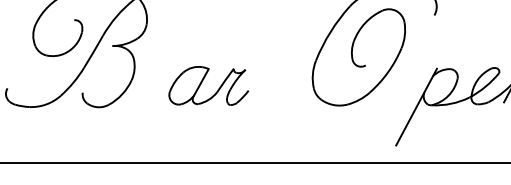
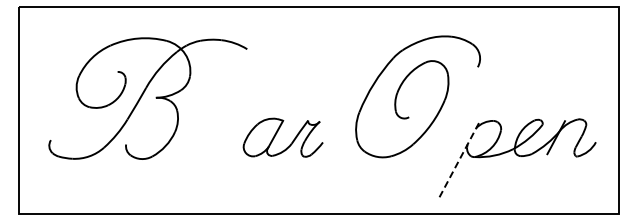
part: (202, 83) -> (276, 135), moved
line: (417, 106) -> (460, 158), solid -> dashed

